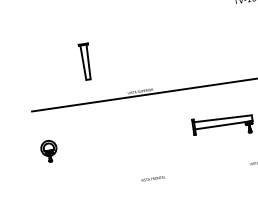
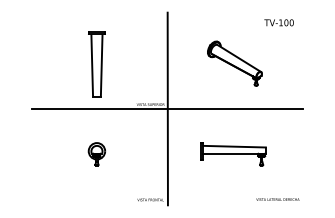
part: (211, 42) -> (234, 63), added
part: (85, 61) -> (96, 64), size x1.67
line: (156, 92) -> (167, 108), added
part: (48, 151) -> (96, 154), moved

